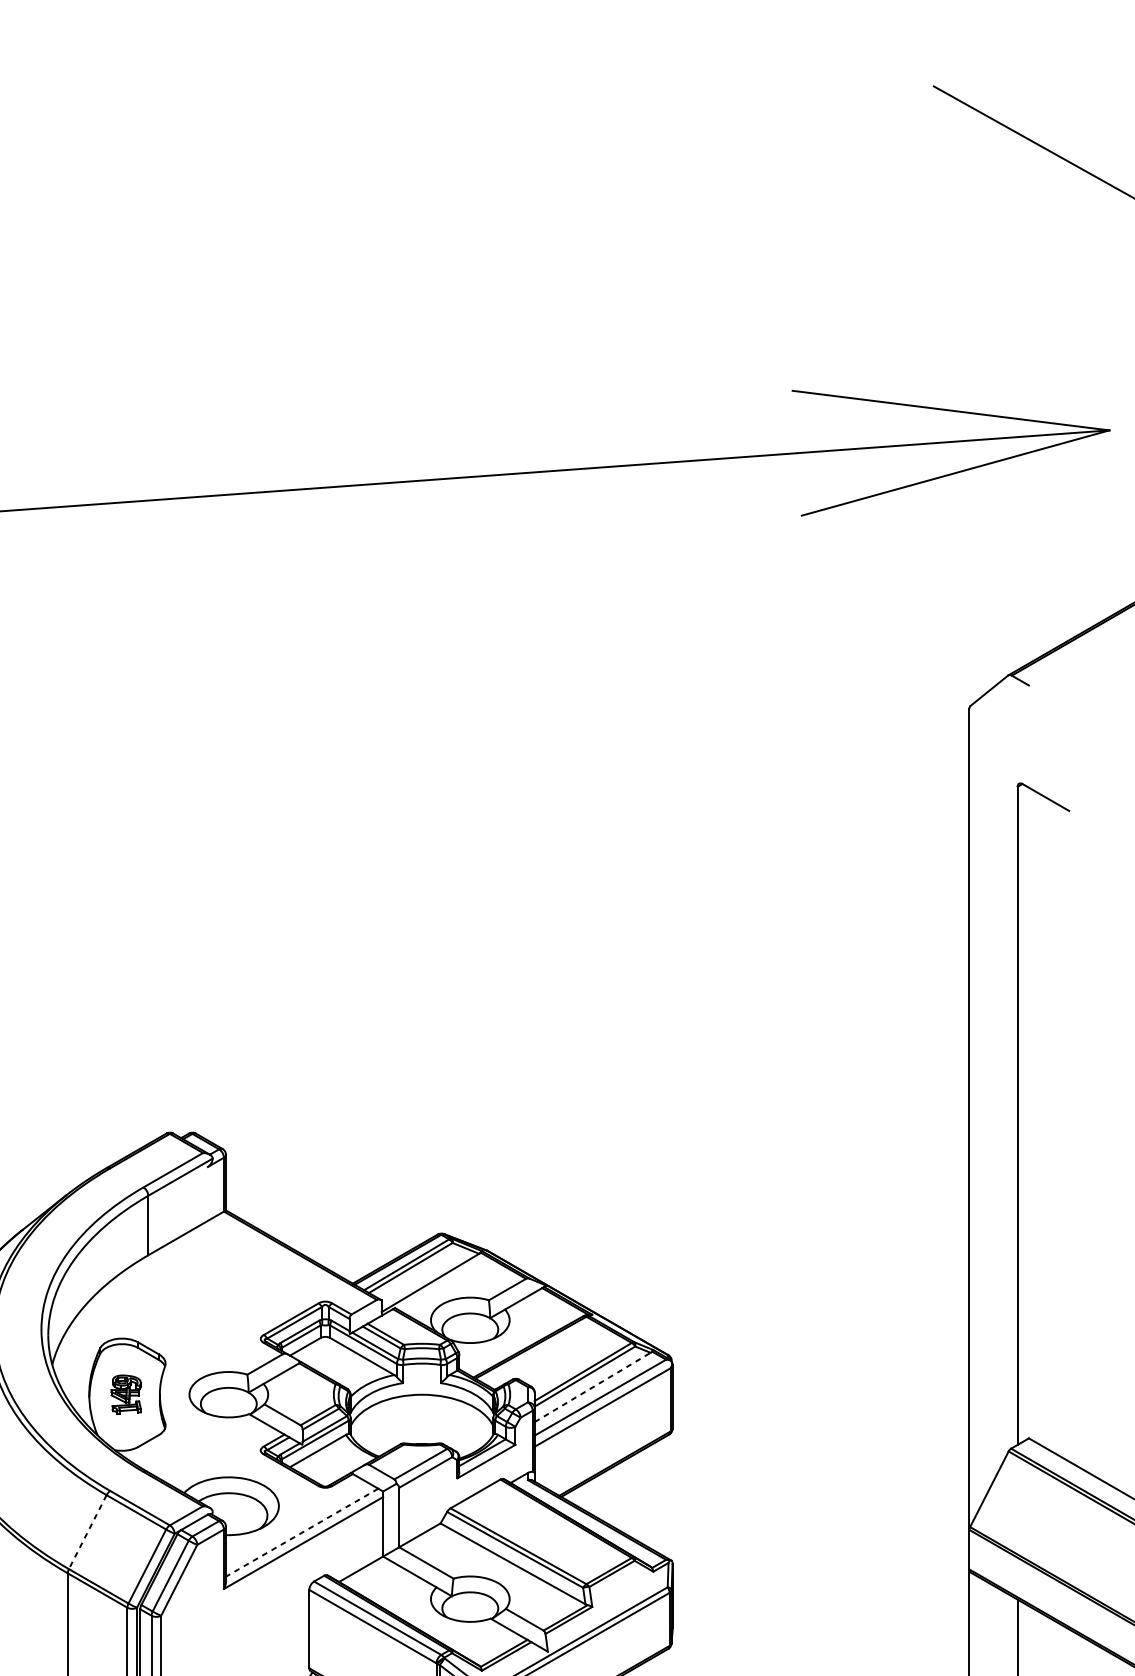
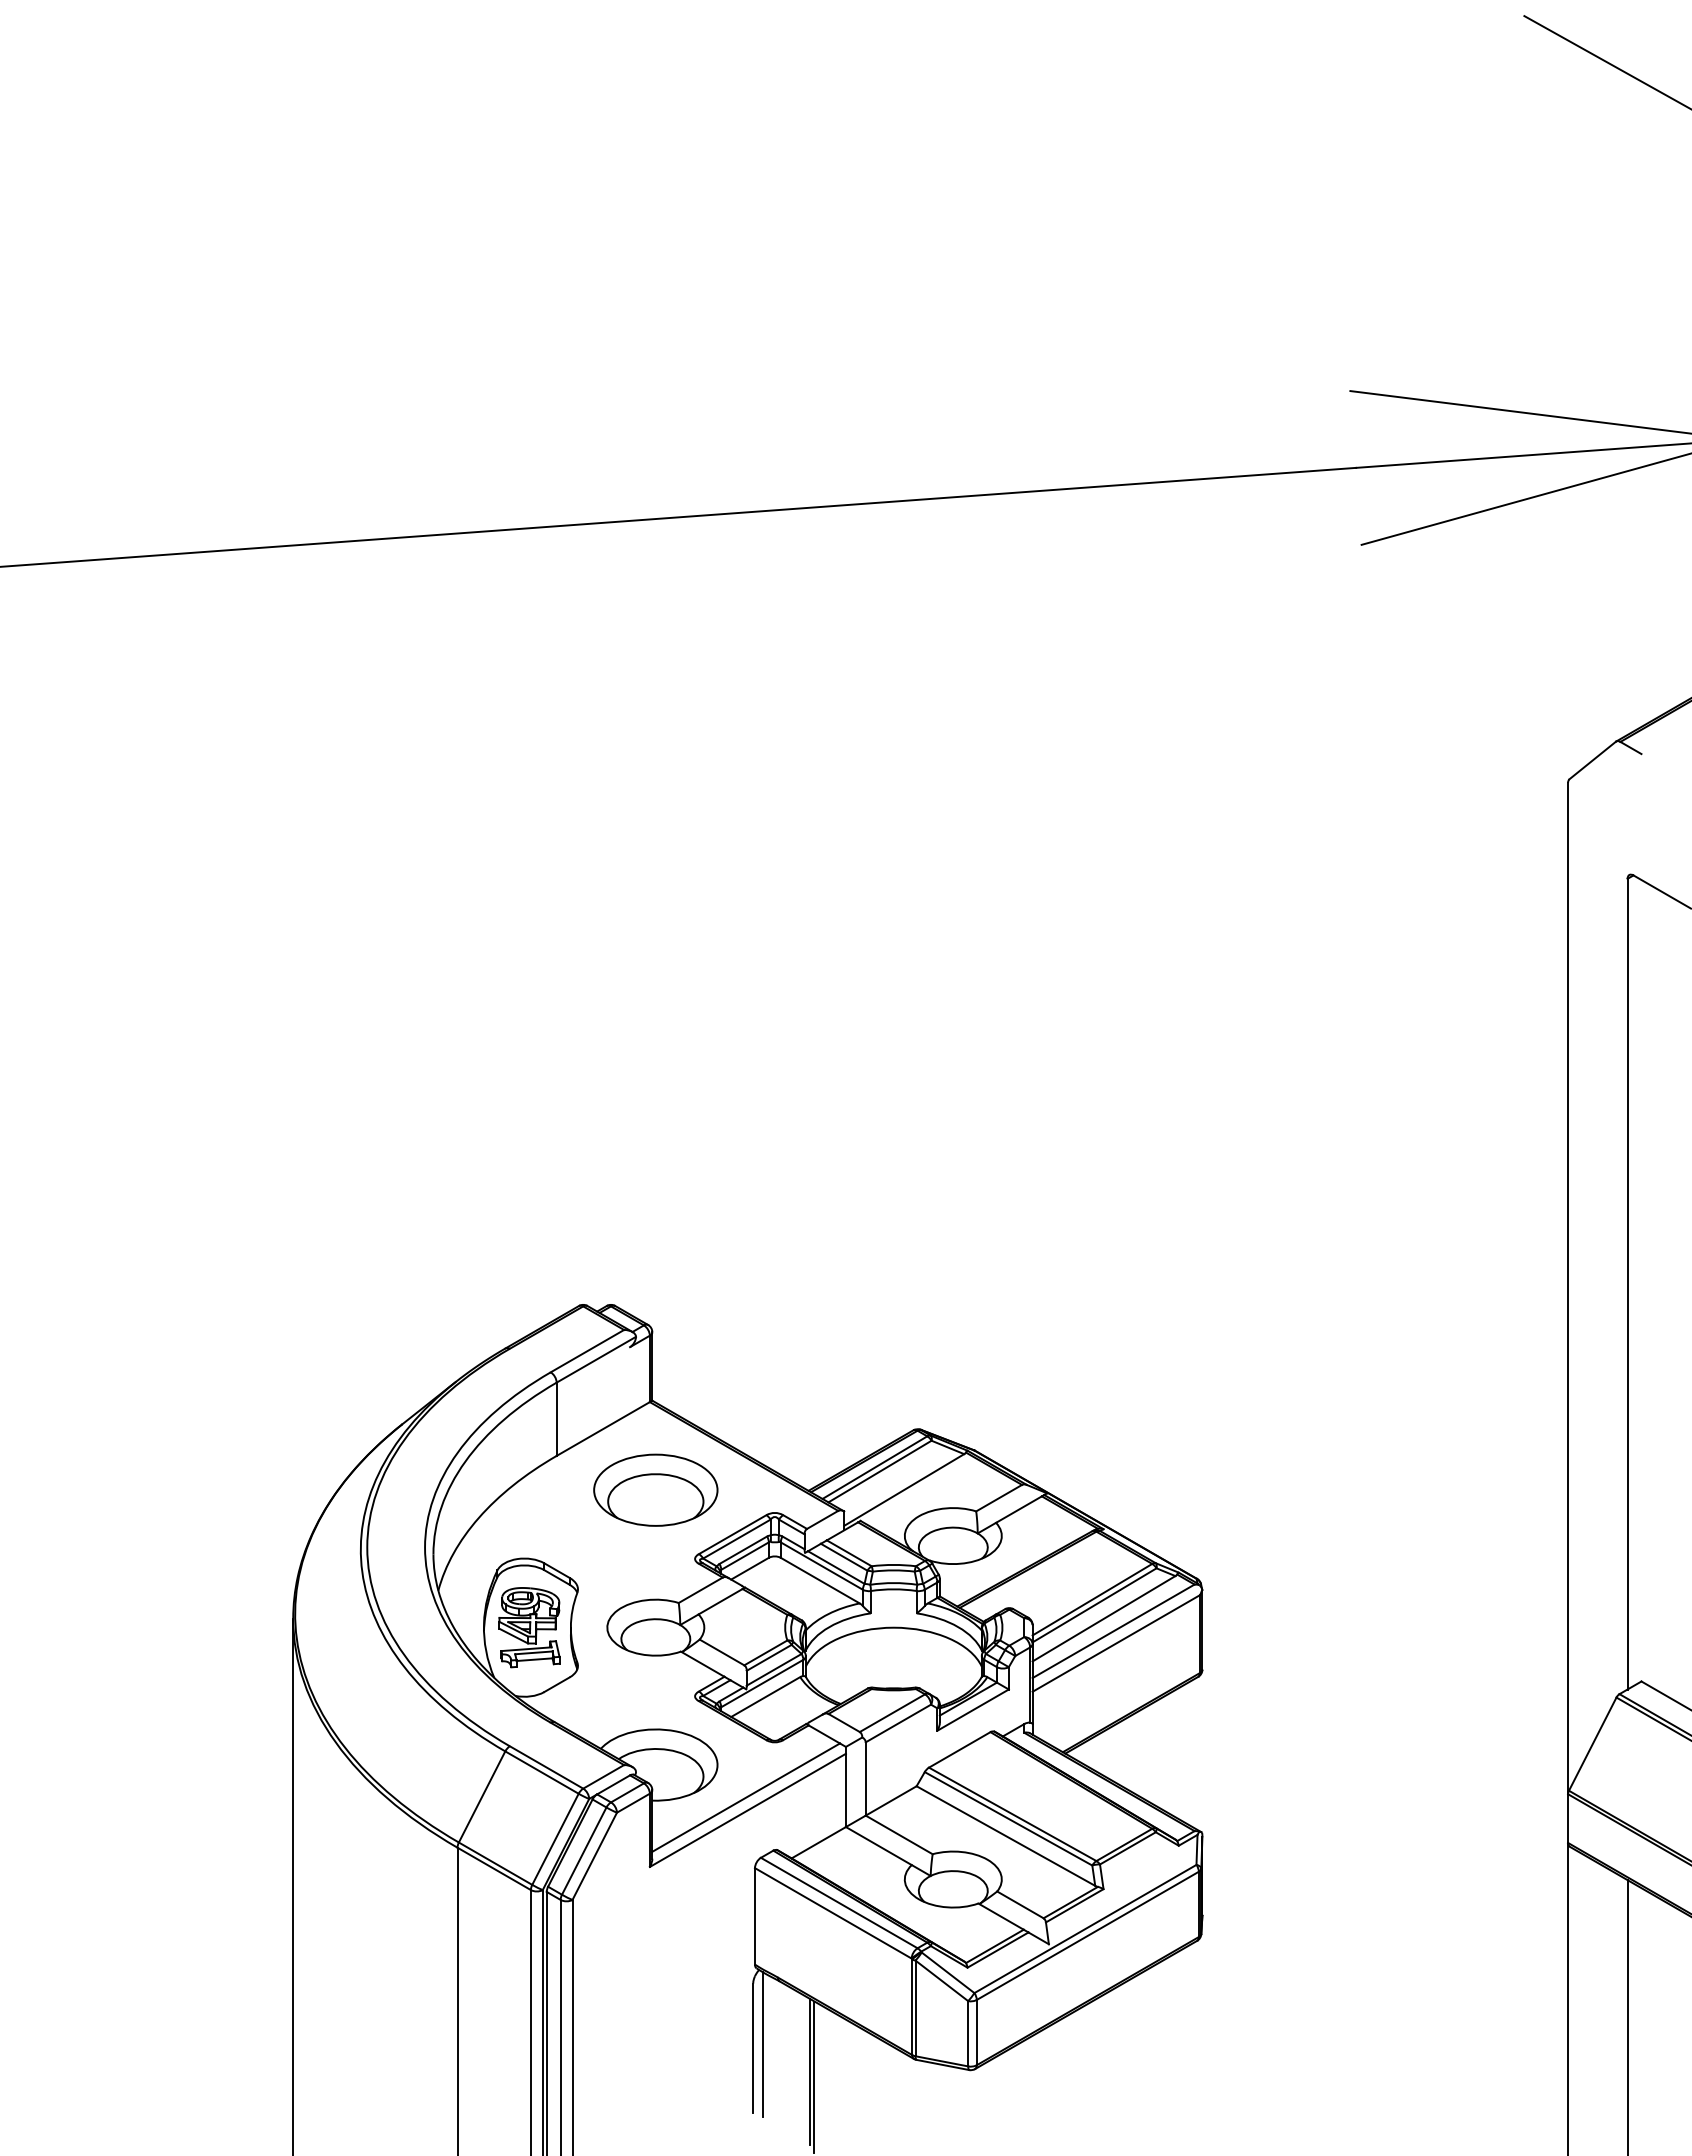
part: (228, 1282) -> (655, 1489), added
line: (593, 1387) -> (1104, 1618), dashed -> solid
part: (126, 1394) -> (529, 1627), size x1.67
line: (87, 1532) -> (481, 1797), dashed -> solid
line: (301, 1532) -> (745, 1797), dashed -> solid

